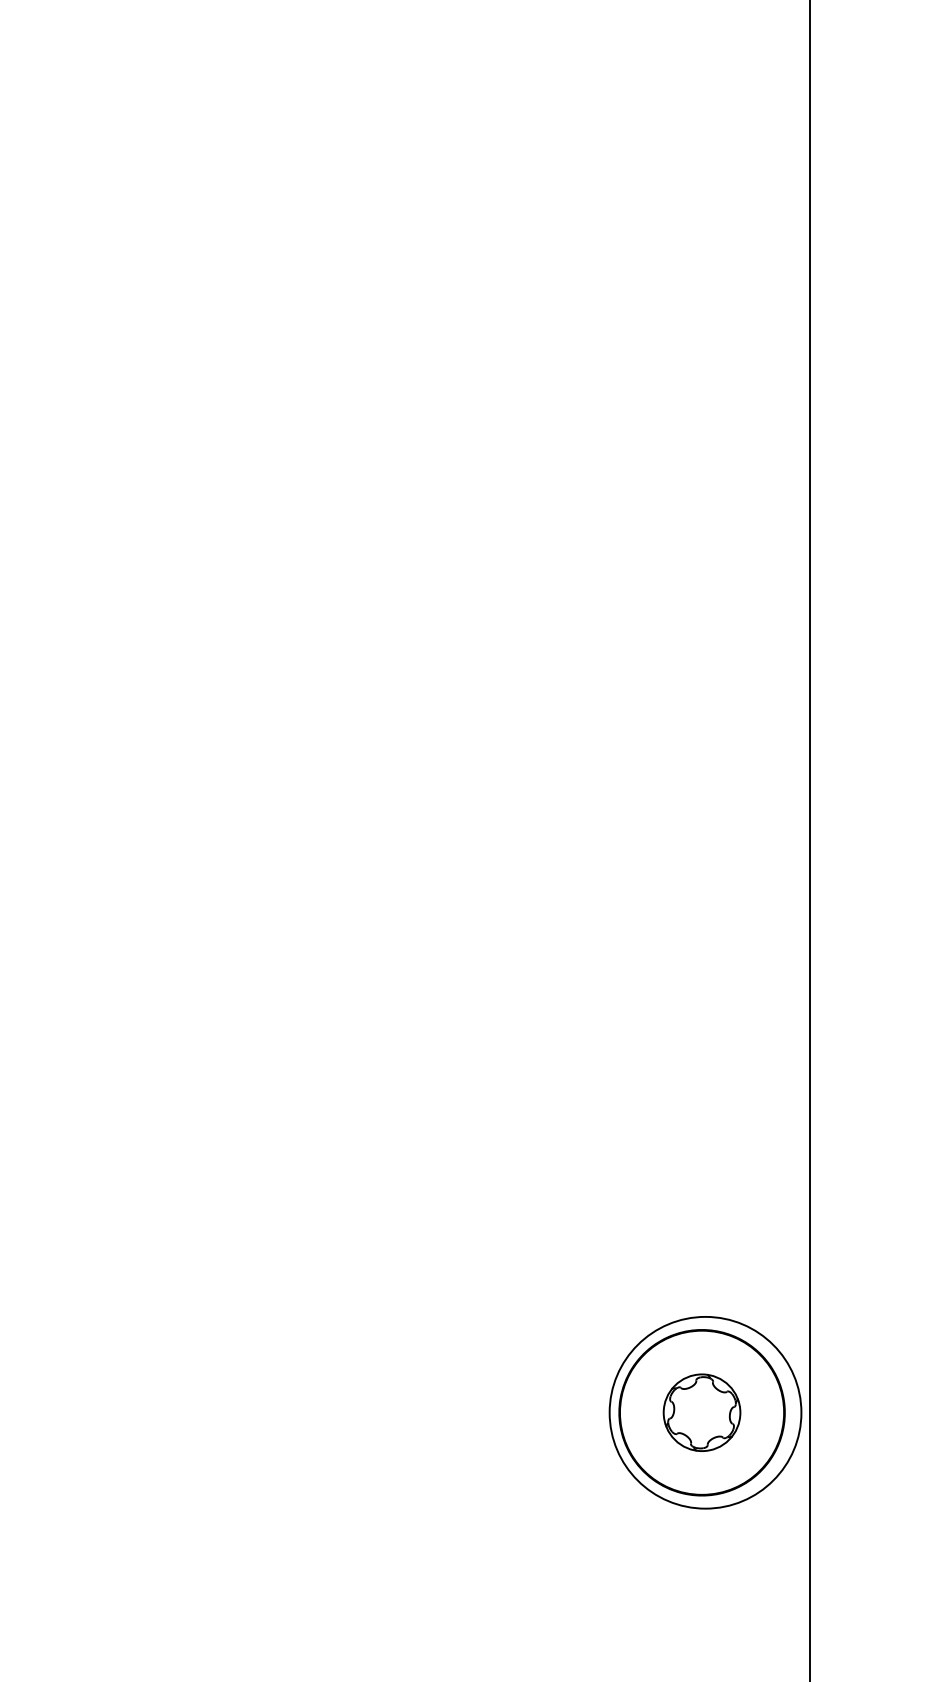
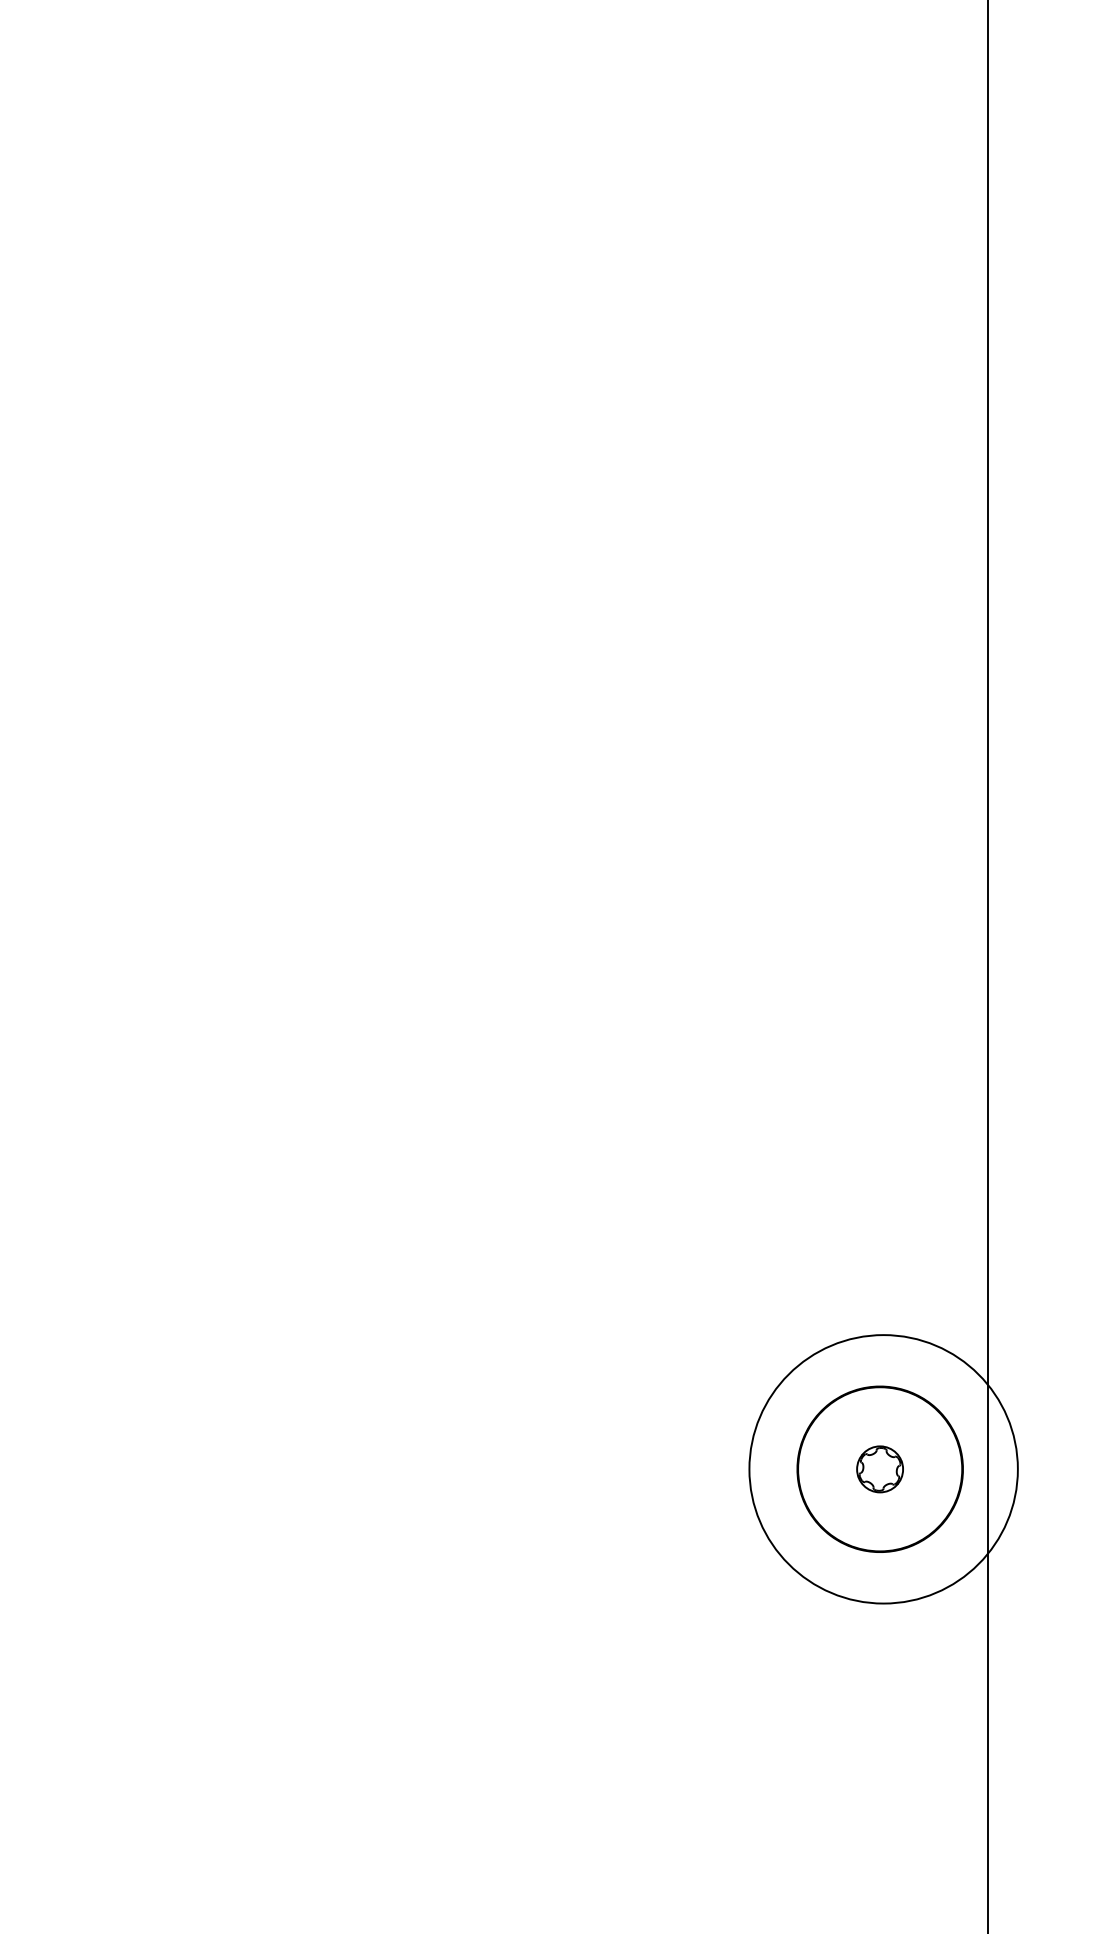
part: (701, 1412) -> (879, 1469), size x0.6
circle: (705, 1412) -> (883, 1469), size x1.4

